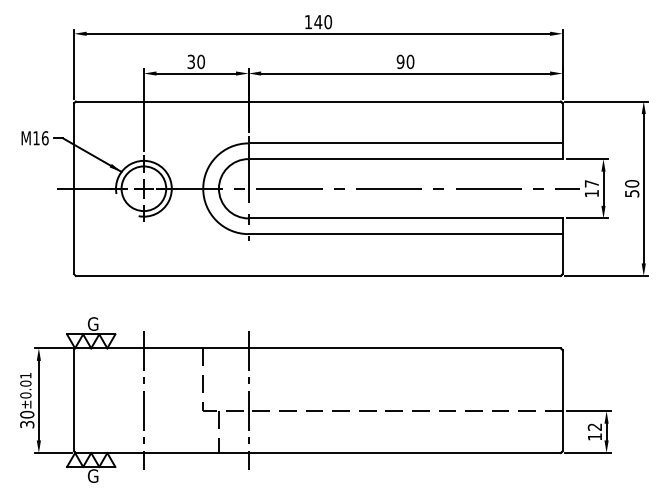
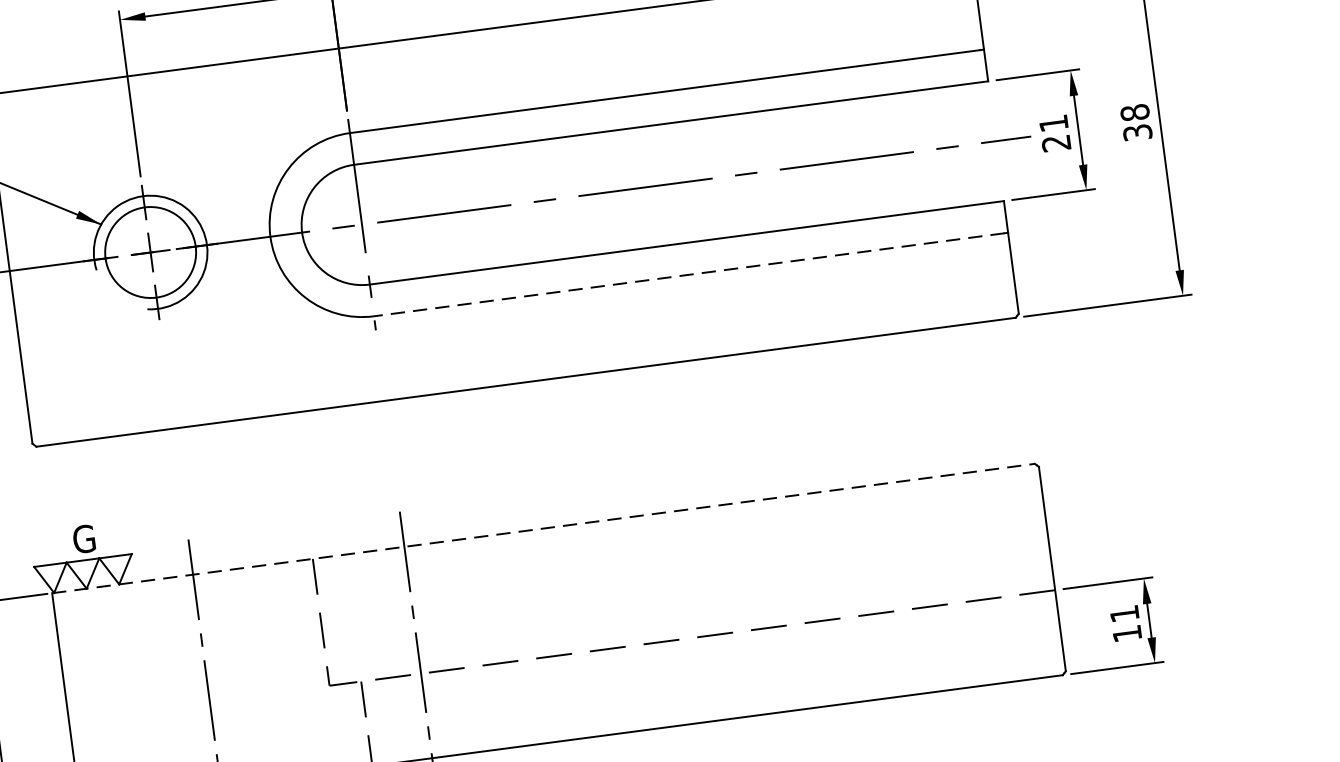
text: (591, 188) -> (1054, 133), 17 -> 21
text: (631, 188) -> (1135, 122), 50 -> 38
line: (404, 234) -> (688, 275), solid -> dashed
line: (318, 348) -> (545, 528), solid -> dashed
text: (594, 426) -> (1123, 612), 12 -> 11

